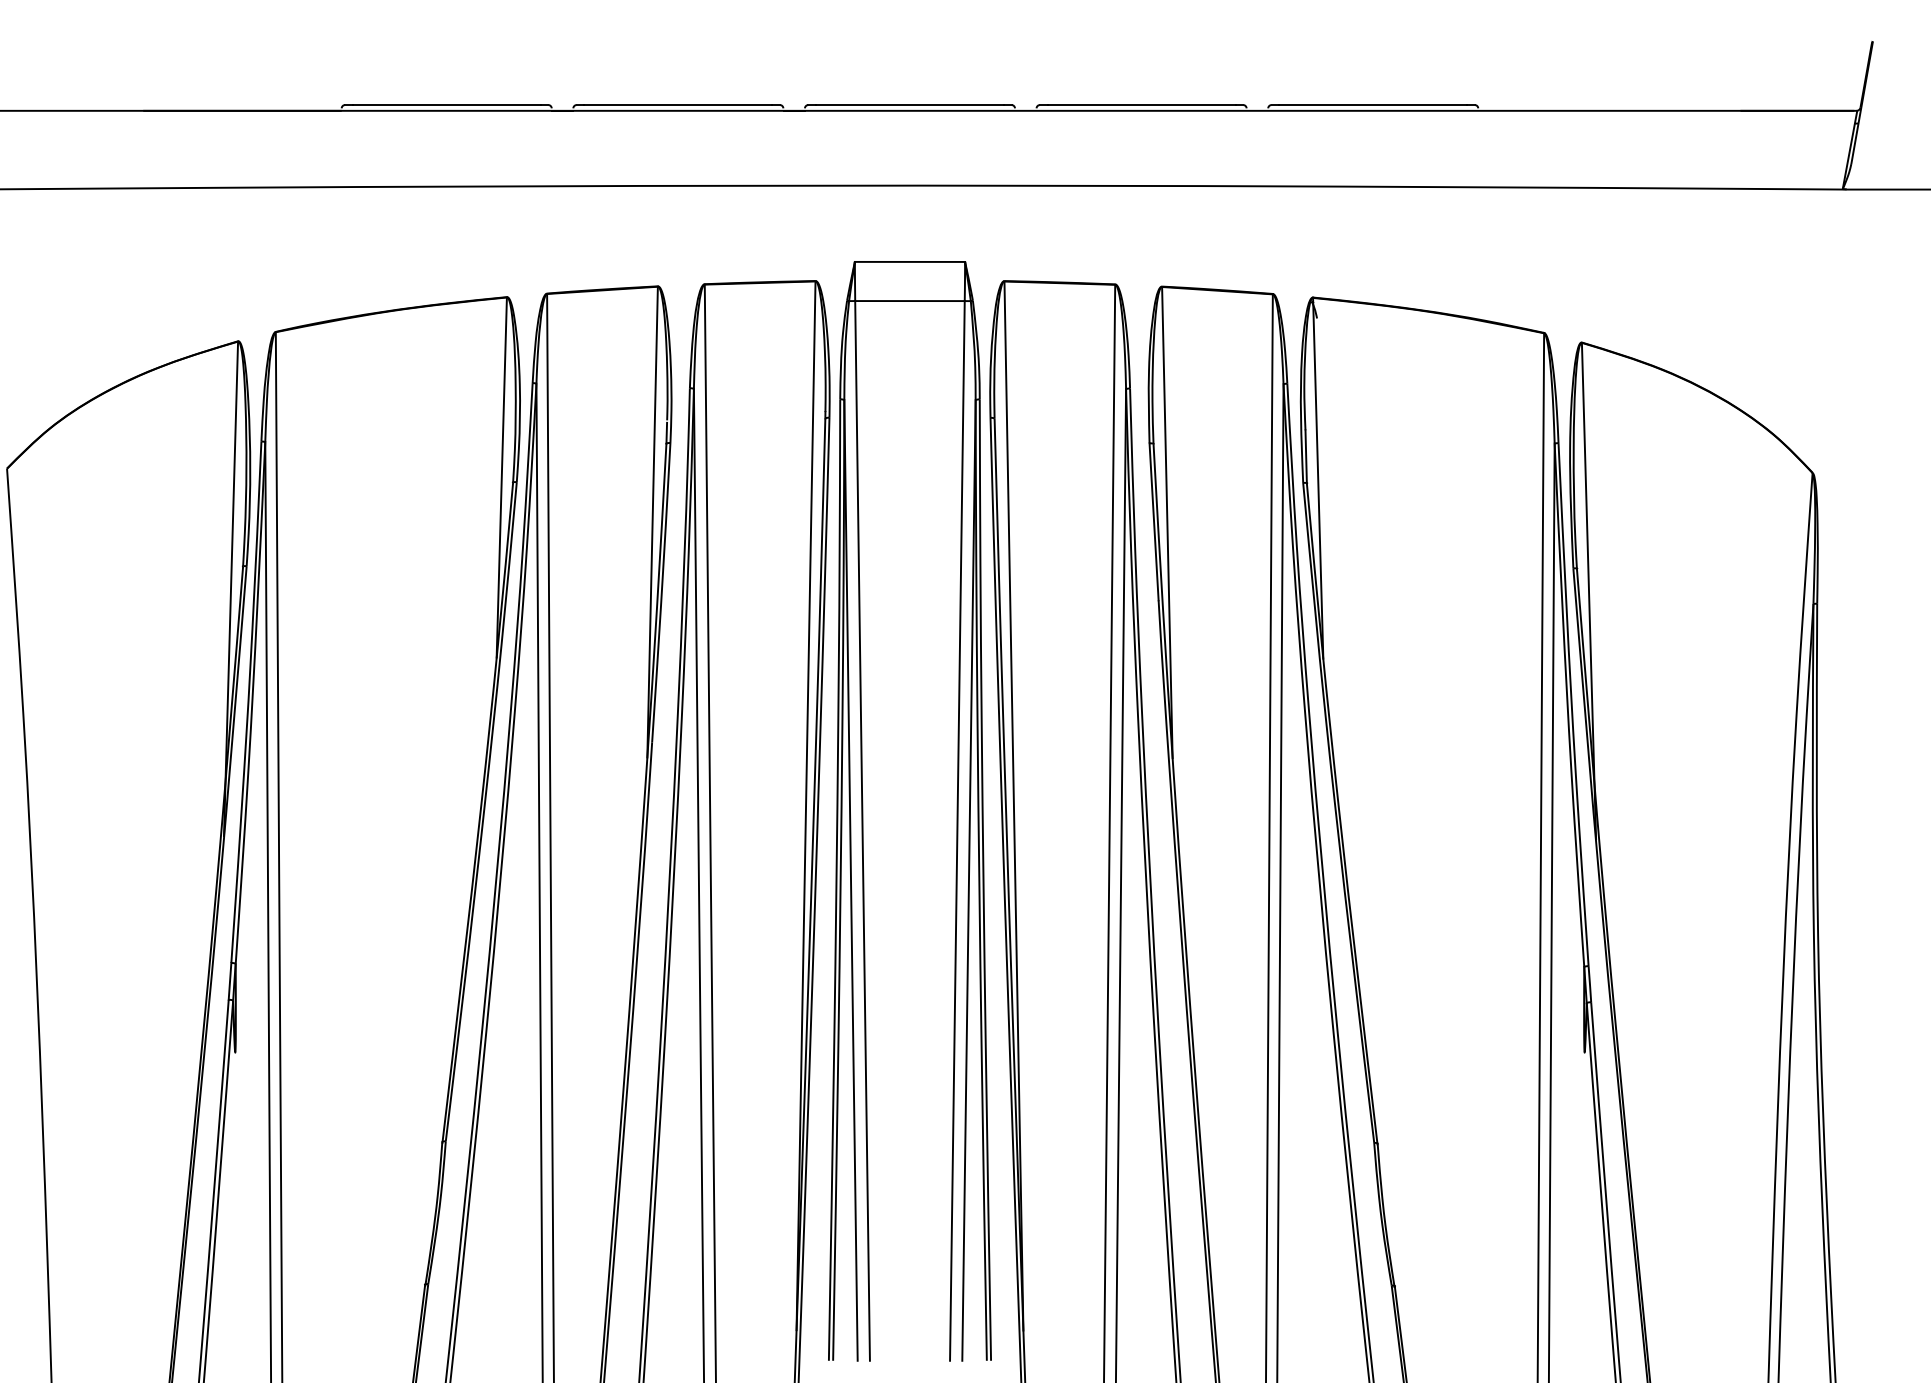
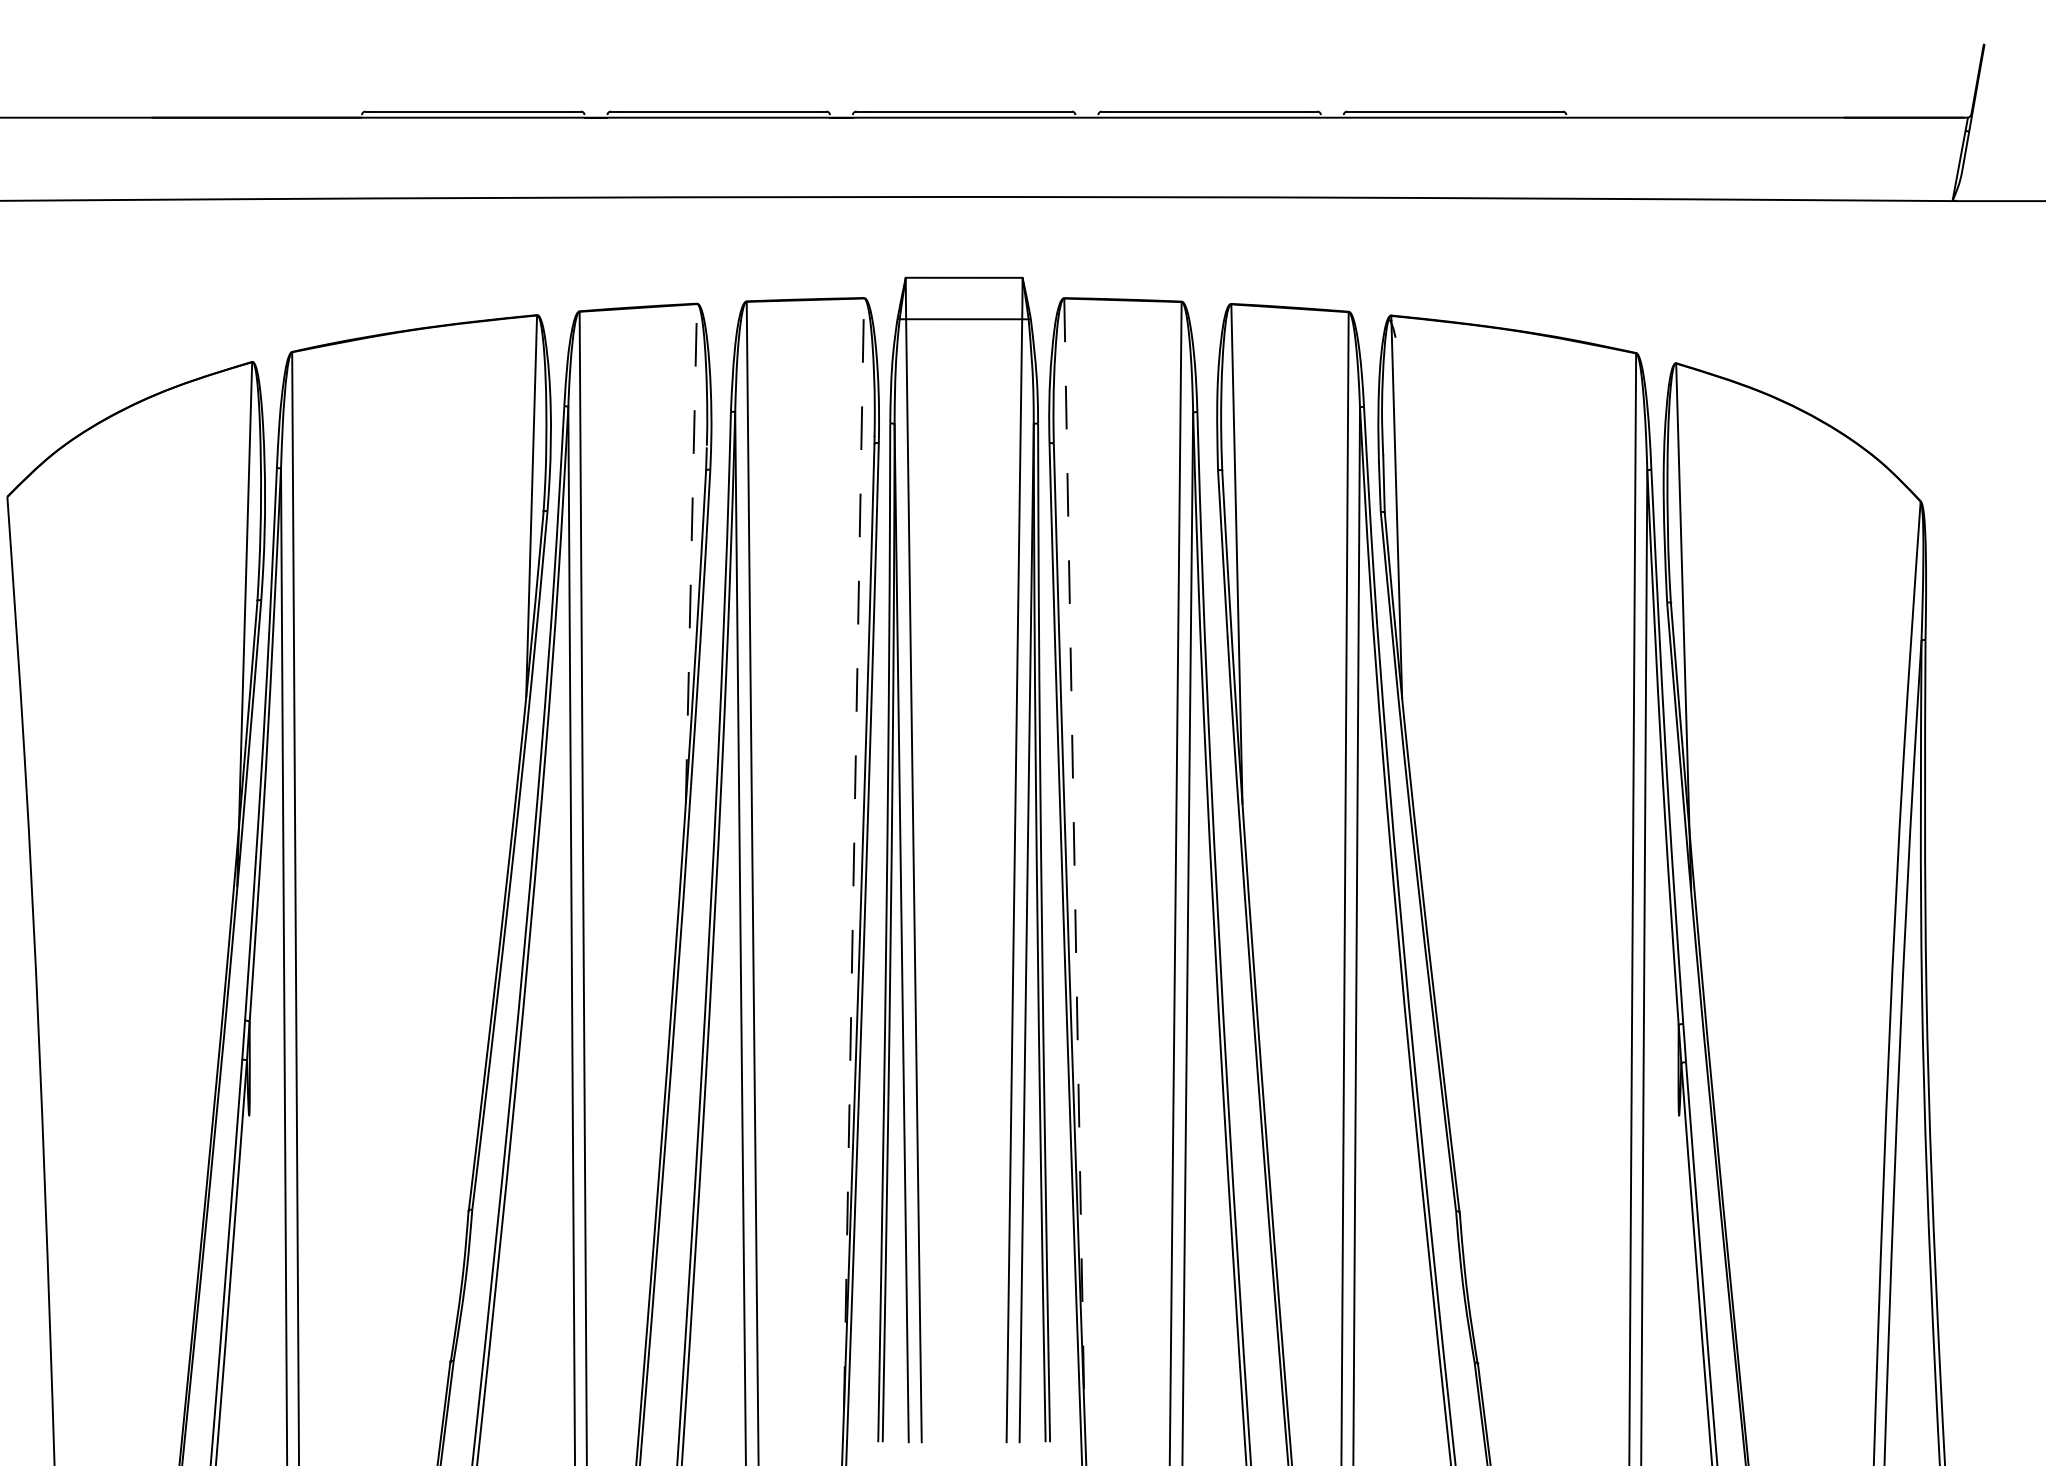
line: (652, 521) -> (691, 552), solid -> dashed
line: (806, 806) -> (854, 854), solid -> dashed
line: (1014, 806) -> (1074, 854), solid -> dashed

